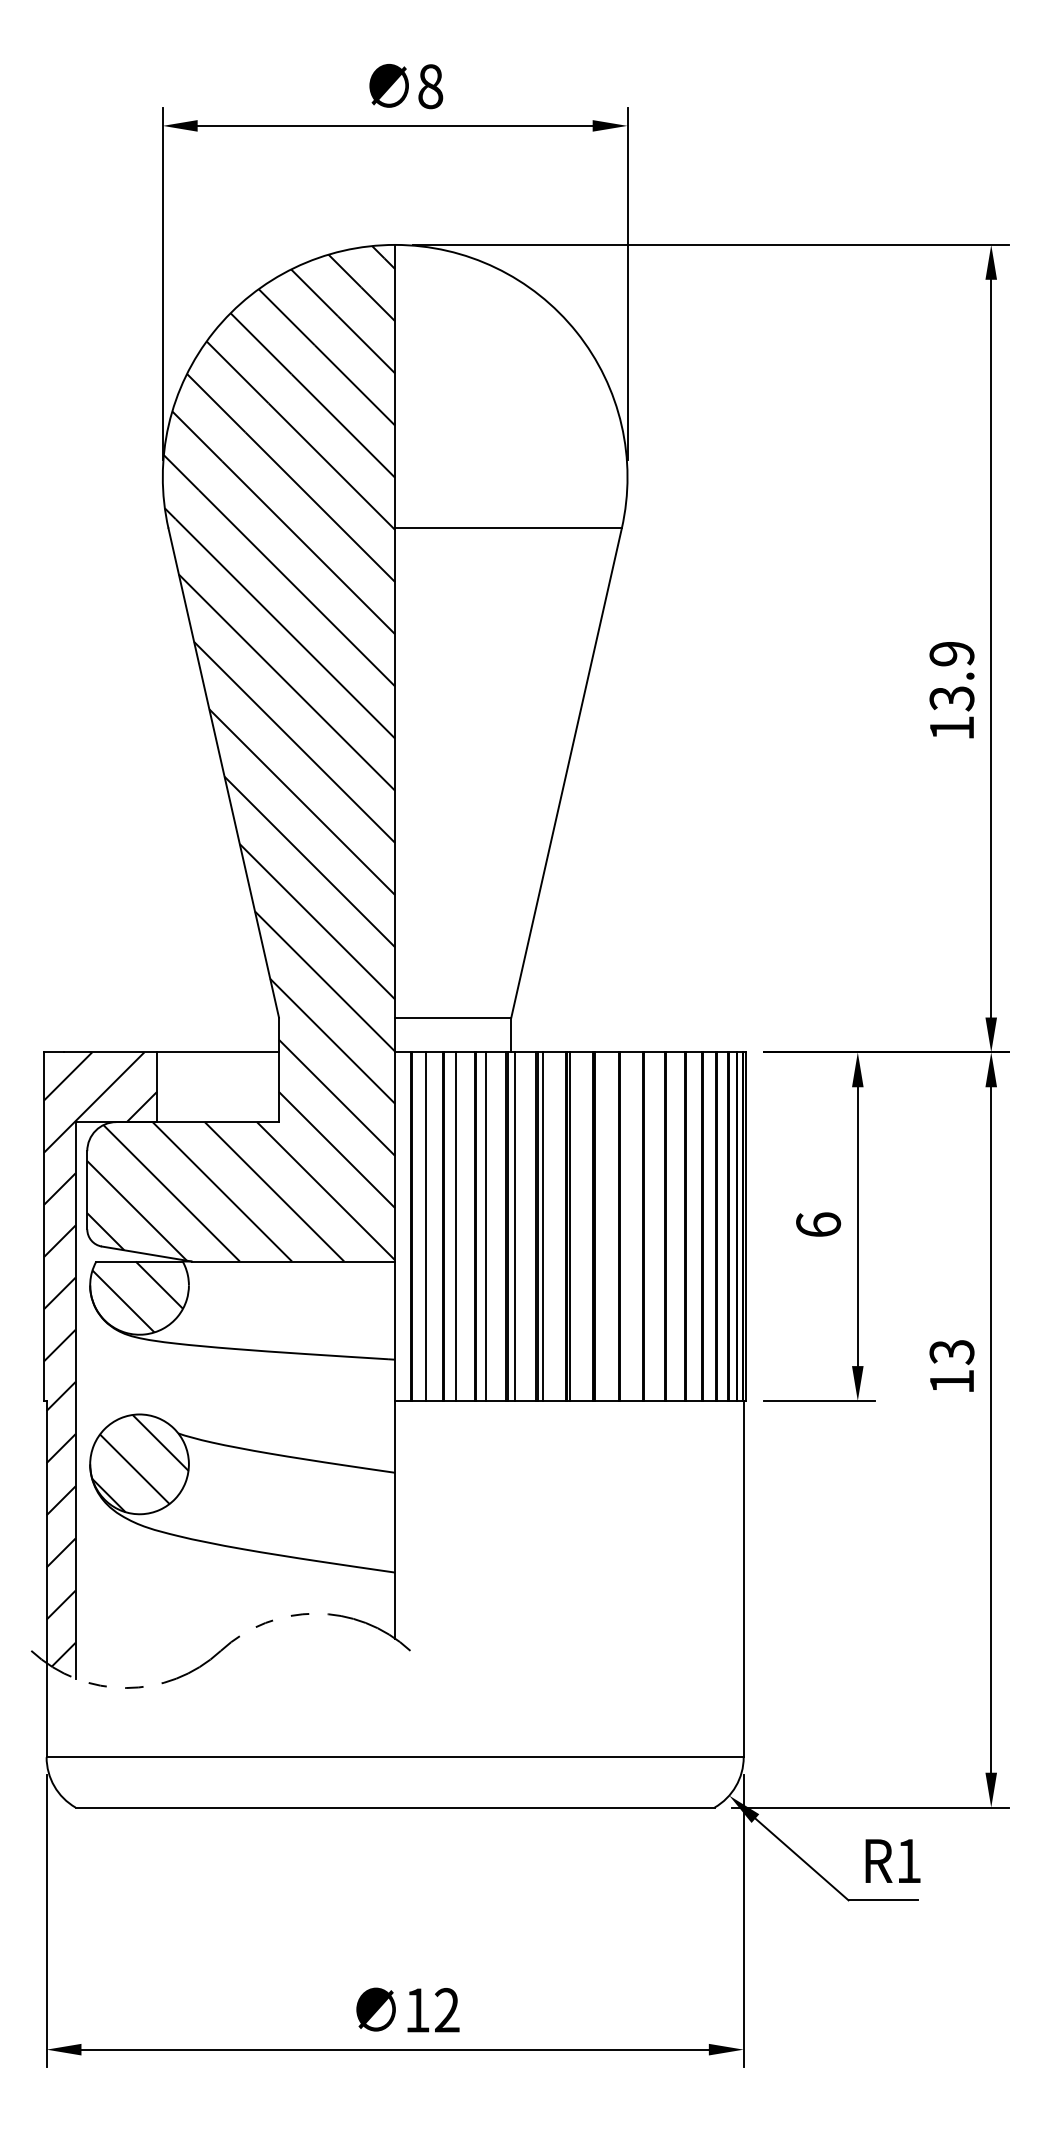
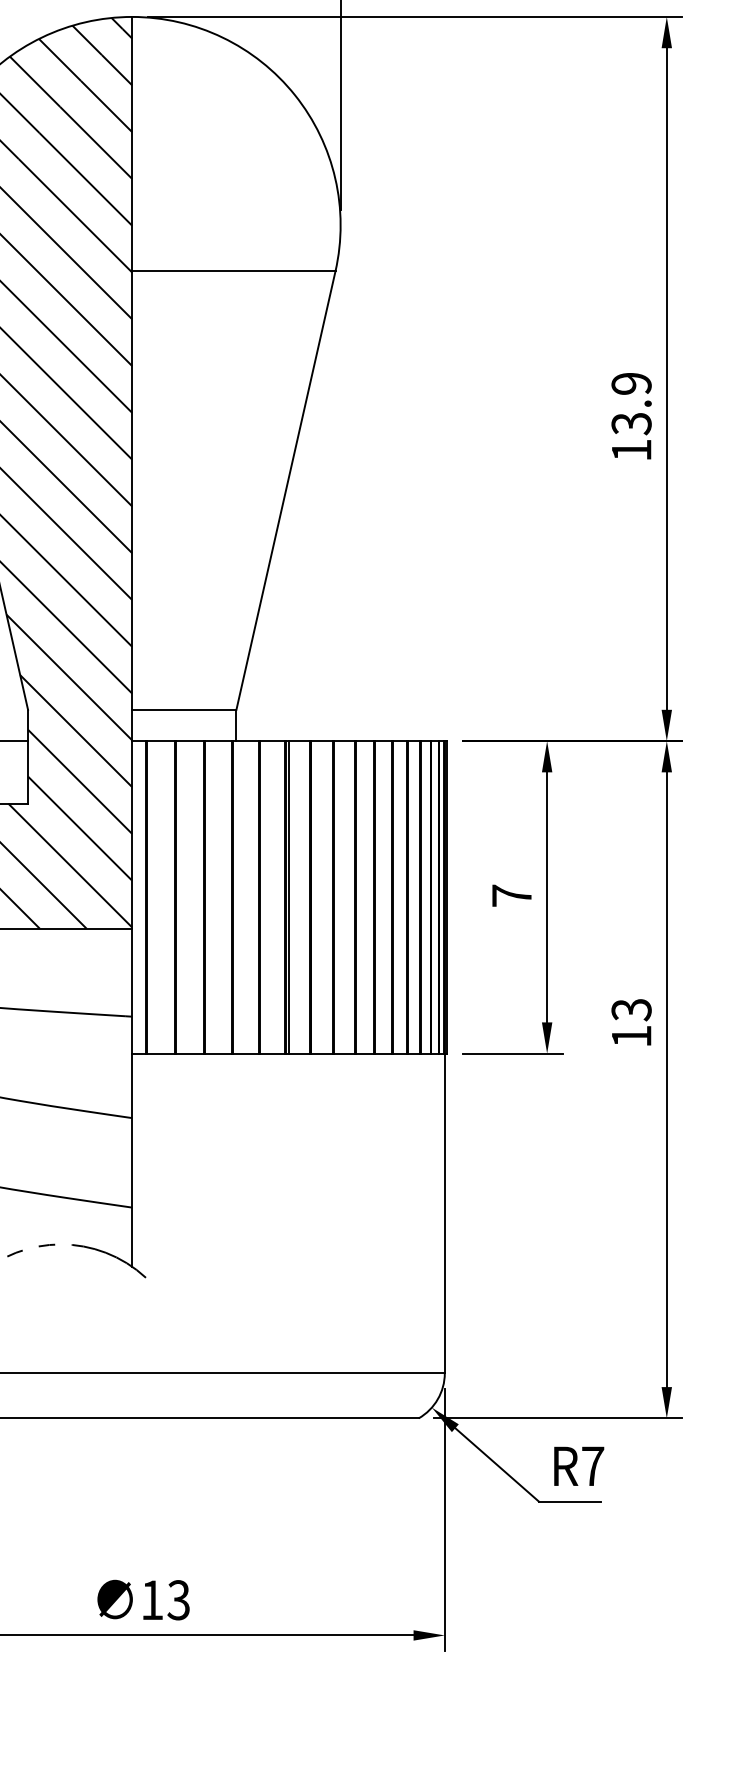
text: (818, 1224) -> (511, 895), 6 -> 7
line: (425, 1226) -> (159, 897), removed
line: (456, 1226) -> (187, 897), removed
line: (485, 1226) -> (213, 897), removed
line: (514, 1226) -> (239, 897), removed
line: (542, 1226) -> (264, 897), removed
text: (909, 1860) -> (593, 1465), R1 -> R7
text: (446, 2010) -> (178, 1600), 12 -> 13

